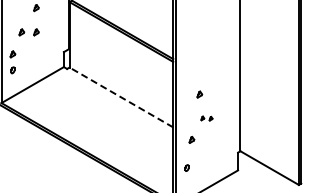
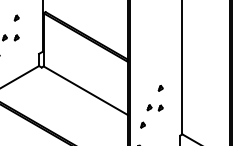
part: (199, 94) -> (160, 88), moved
line: (121, 97) -> (85, 90), dashed -> solid
part: (206, 118) -> (154, 107), size x1.67

